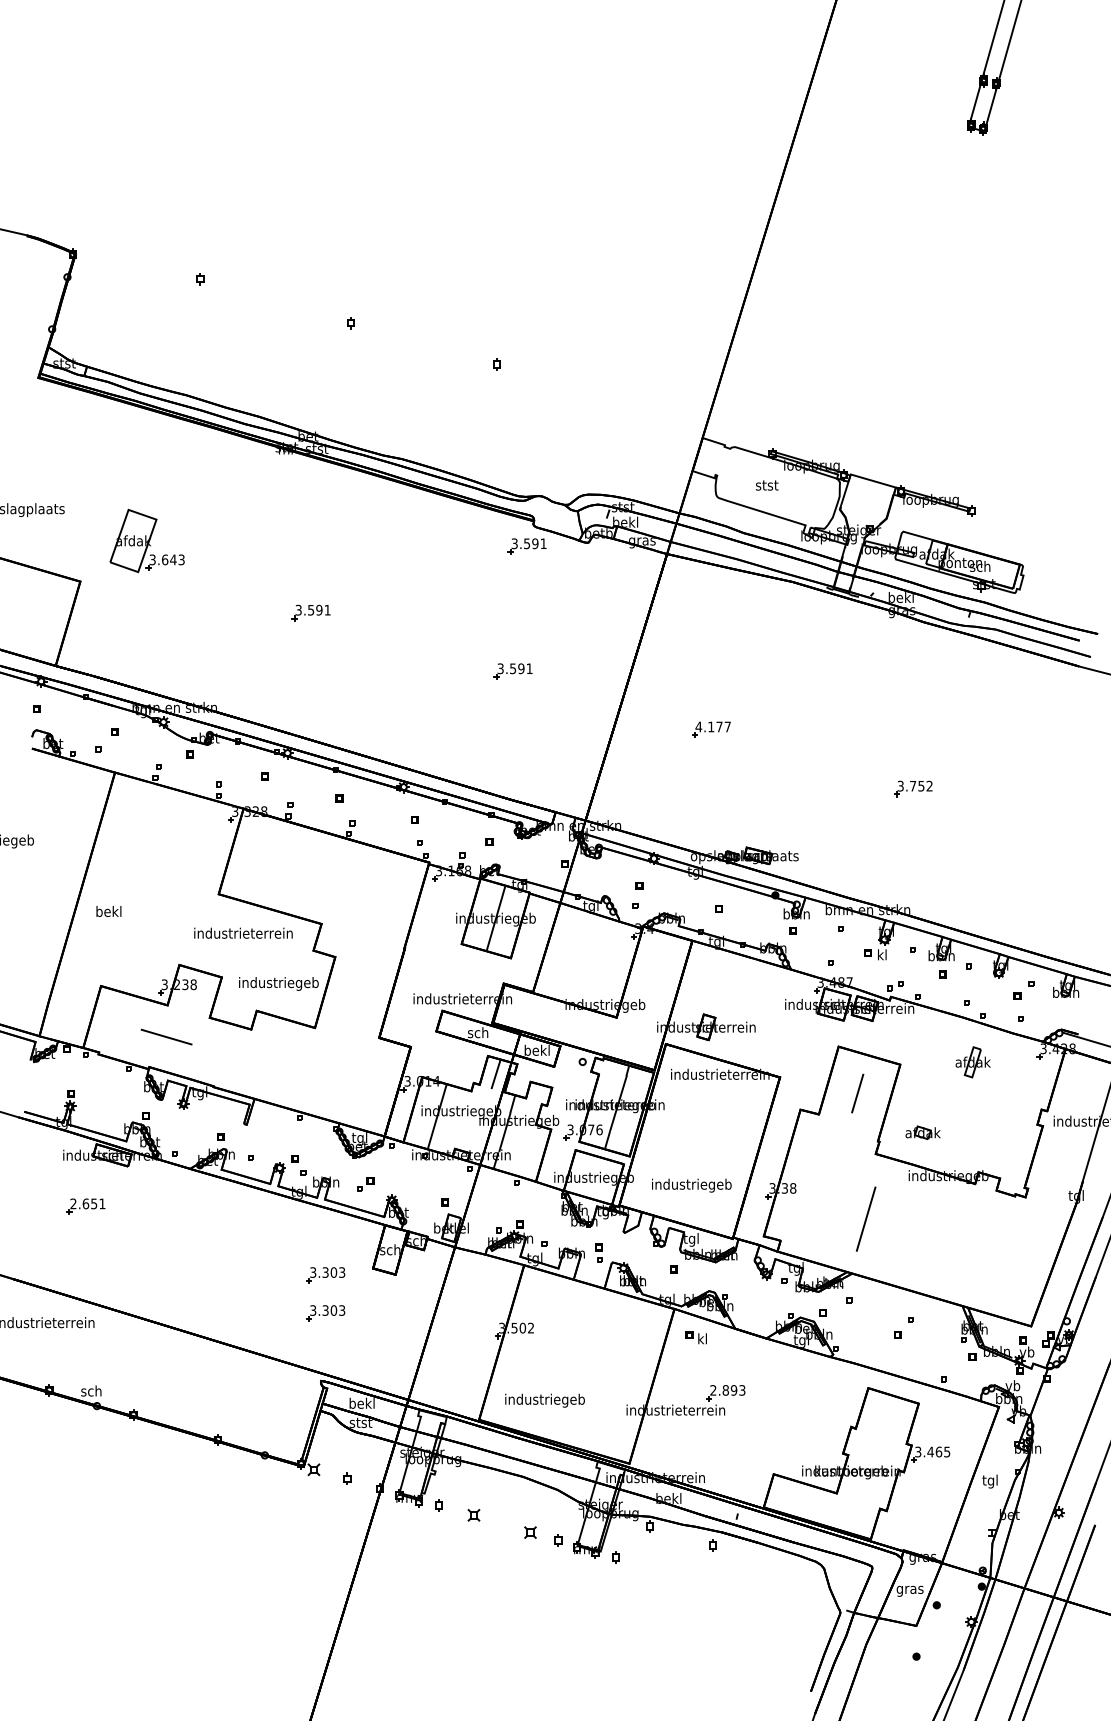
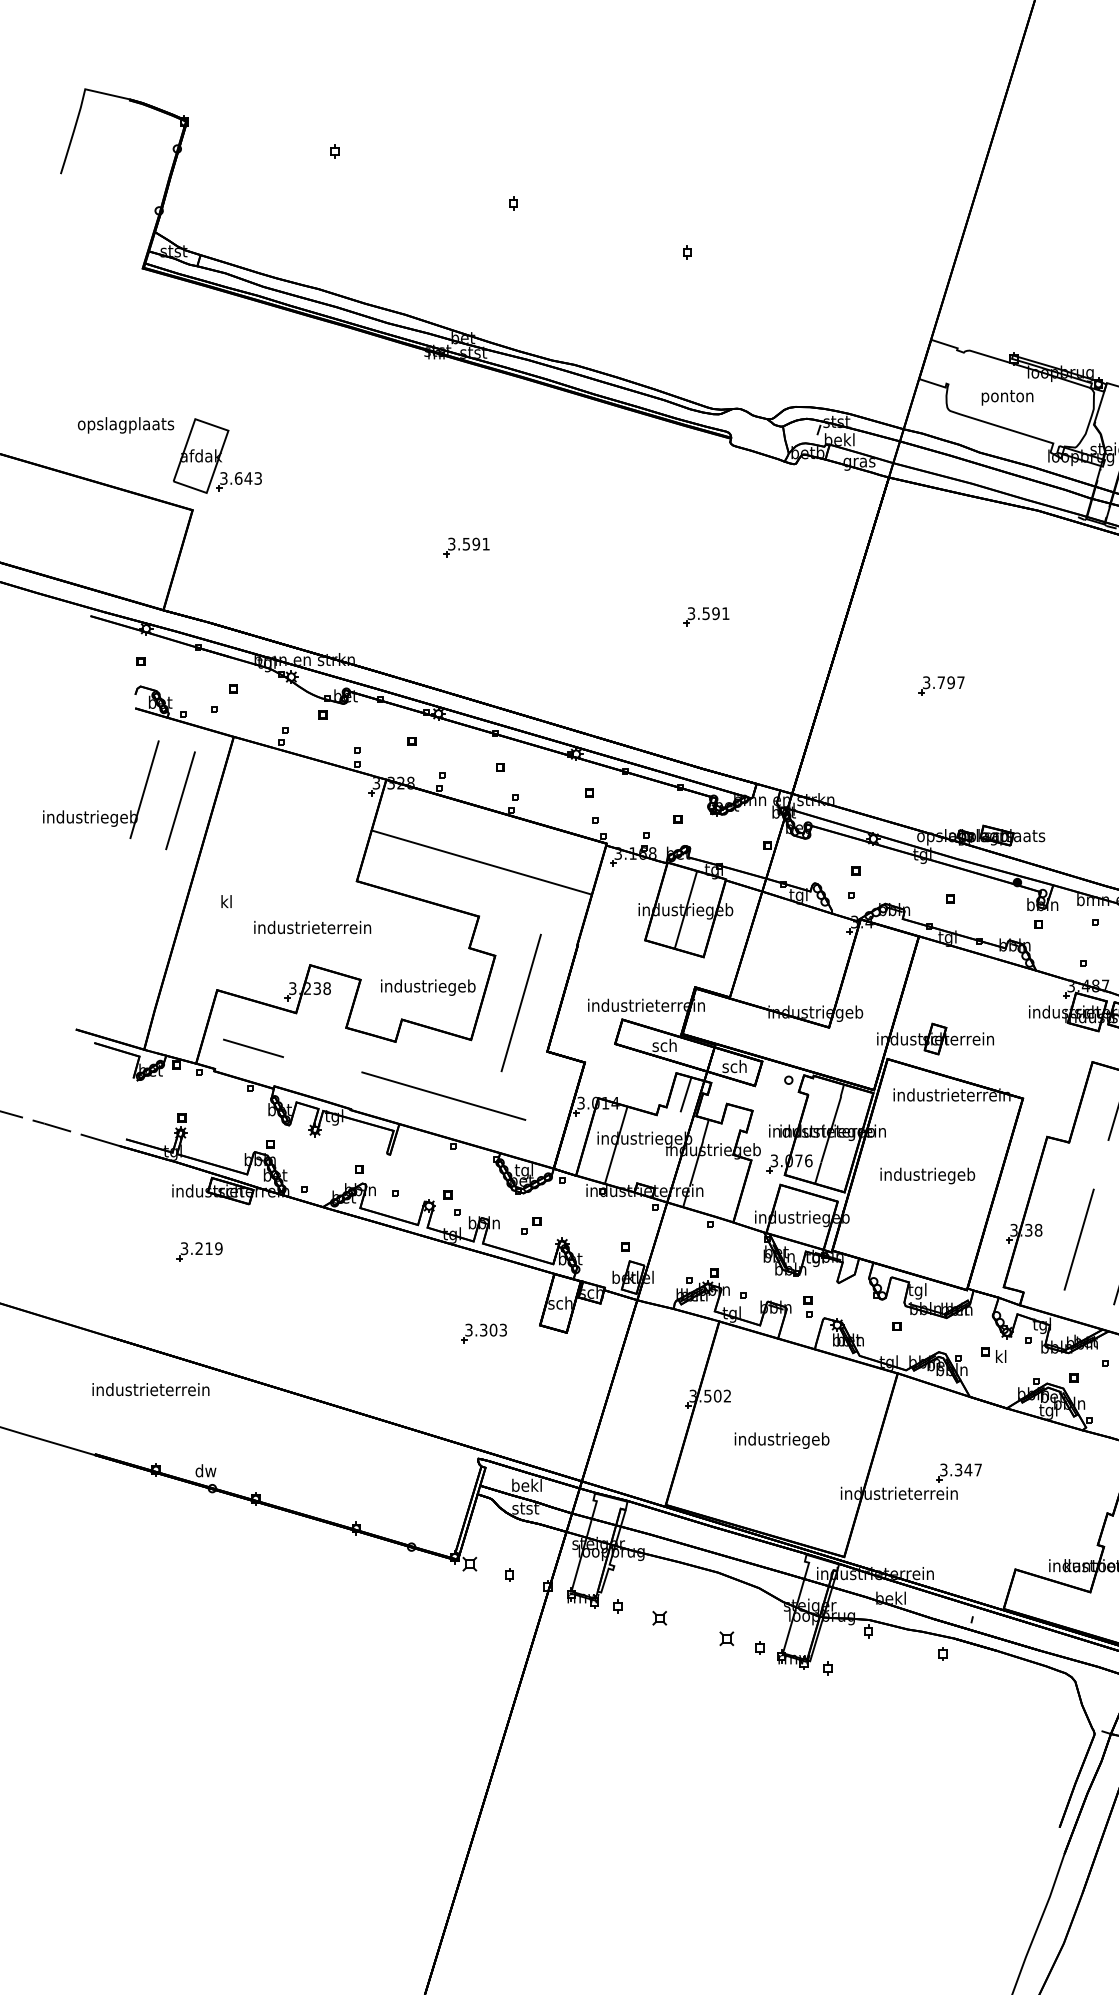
text: (766, 486) -> (1006, 397), stst -> ponton
part: (146, 540) -> (216, 455), moved
part: (526, 546) -> (722, 468), removed
text: (708, 726) -> (938, 682), 4.177 -> 3.797
line: (39, 816) -> (144, 788), added
line: (70, 826) -> (180, 800), added
line: (323, 878) -> (481, 862), added
text: (108, 911) -> (226, 901), bekl -> kl
text: (243, 932) -> (312, 926), moved
line: (356, 996) -> (520, 1002), added
line: (166, 1036) -> (253, 1047), moved
text: (536, 1049) -> (733, 1065), bekl -> sch
line: (291, 1075) -> (443, 1096), added
text: (691, 1185) -> (927, 1175), moved
line: (827, 1196) -> (1079, 1239), added
text: (87, 1203) -> (201, 1248), 2.651 -> 3.219
part: (325, 1313) -> (483, 1378), removed
part: (695, 1337) -> (992, 1355), moved
text: (91, 1390) -> (205, 1470), sch -> dw
text: (727, 1390) -> (960, 1470), 2.893 -> 3.347
text: (544, 1400) -> (781, 1440), moved

